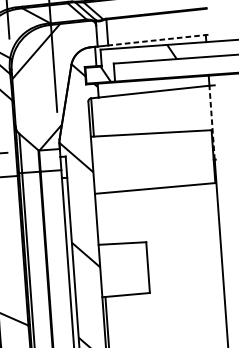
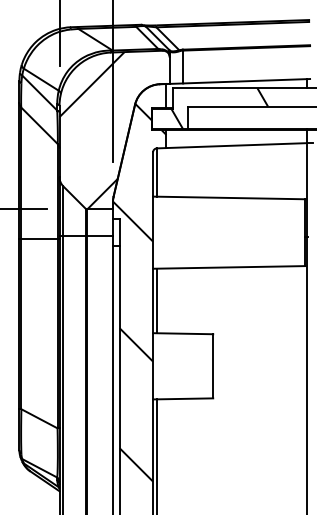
line: (158, 40) -> (246, 81), dashed -> solid
line: (211, 122) -> (306, 189), dashed -> solid
line: (99, 218) -> (156, 300), added

